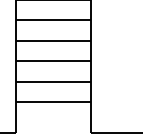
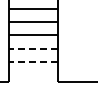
line: (52, 81) -> (32, 48), solid -> dashed
line: (52, 101) -> (32, 61), solid -> dashed

